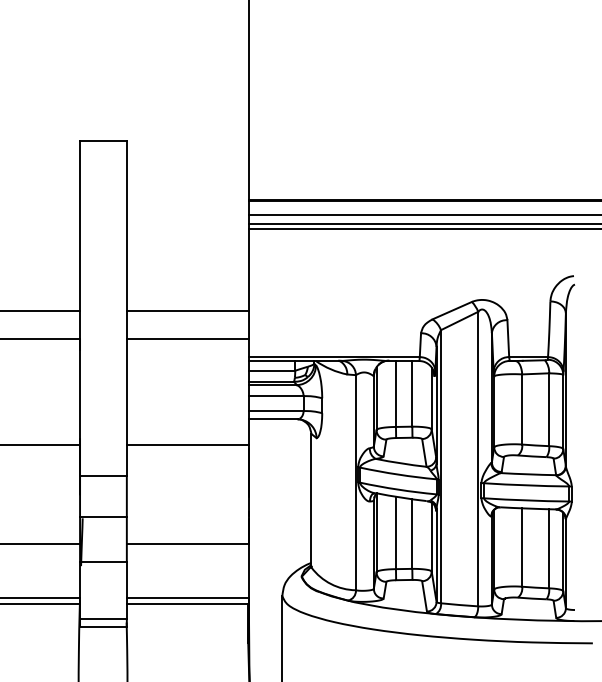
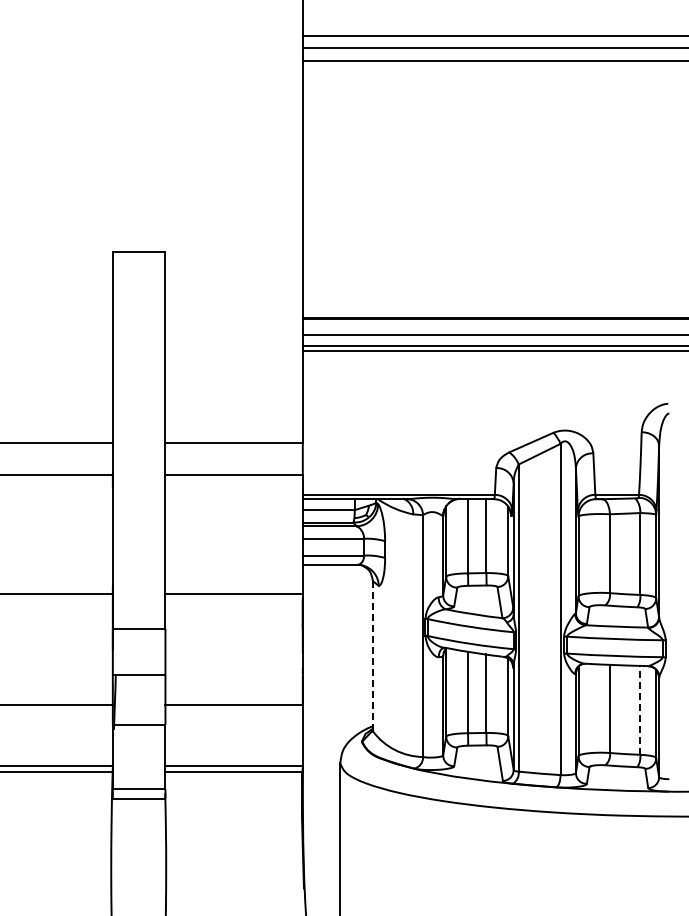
line: (311, 500) -> (373, 656), solid -> dashed
line: (549, 548) -> (640, 709), solid -> dashed

